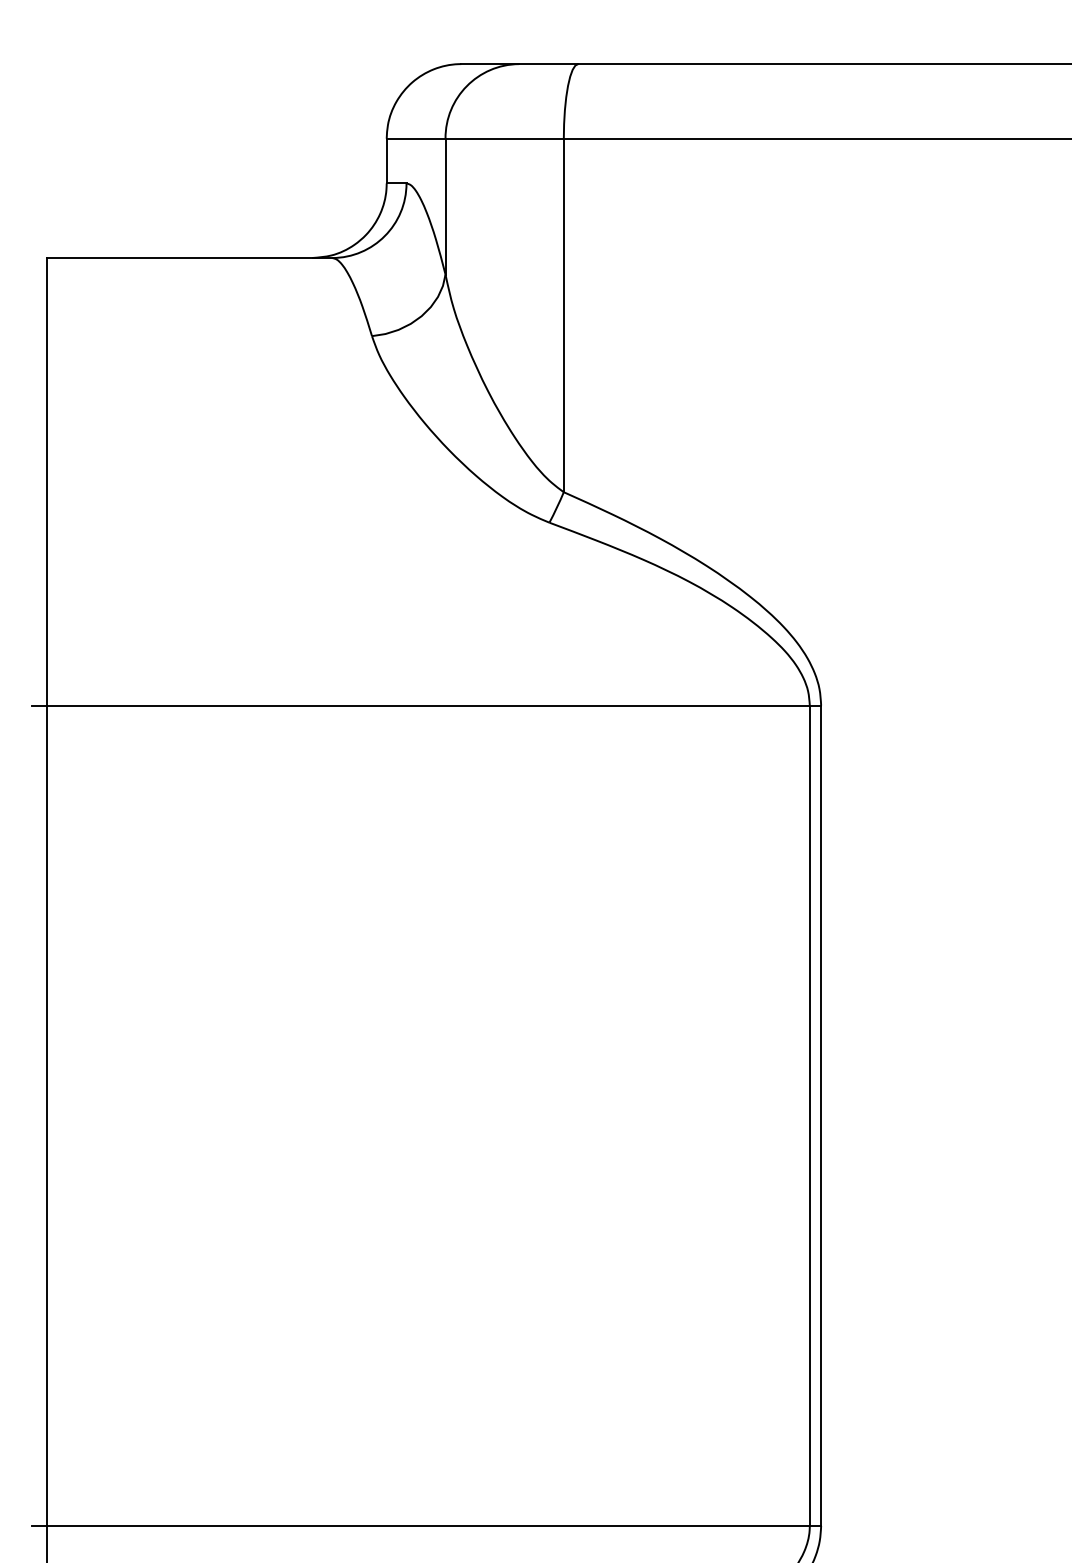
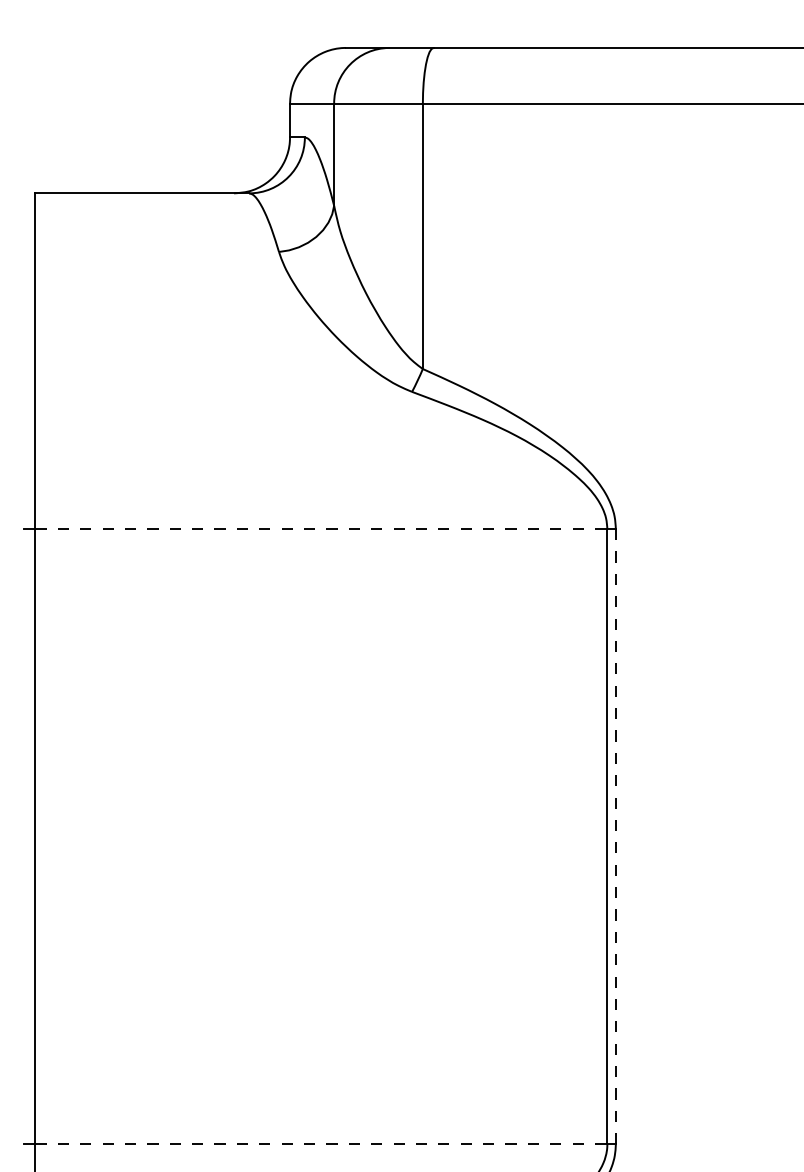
line: (428, 706) -> (321, 529), solid -> dashed
line: (820, 1115) -> (615, 836), solid -> dashed
line: (428, 1526) -> (321, 1144), solid -> dashed

